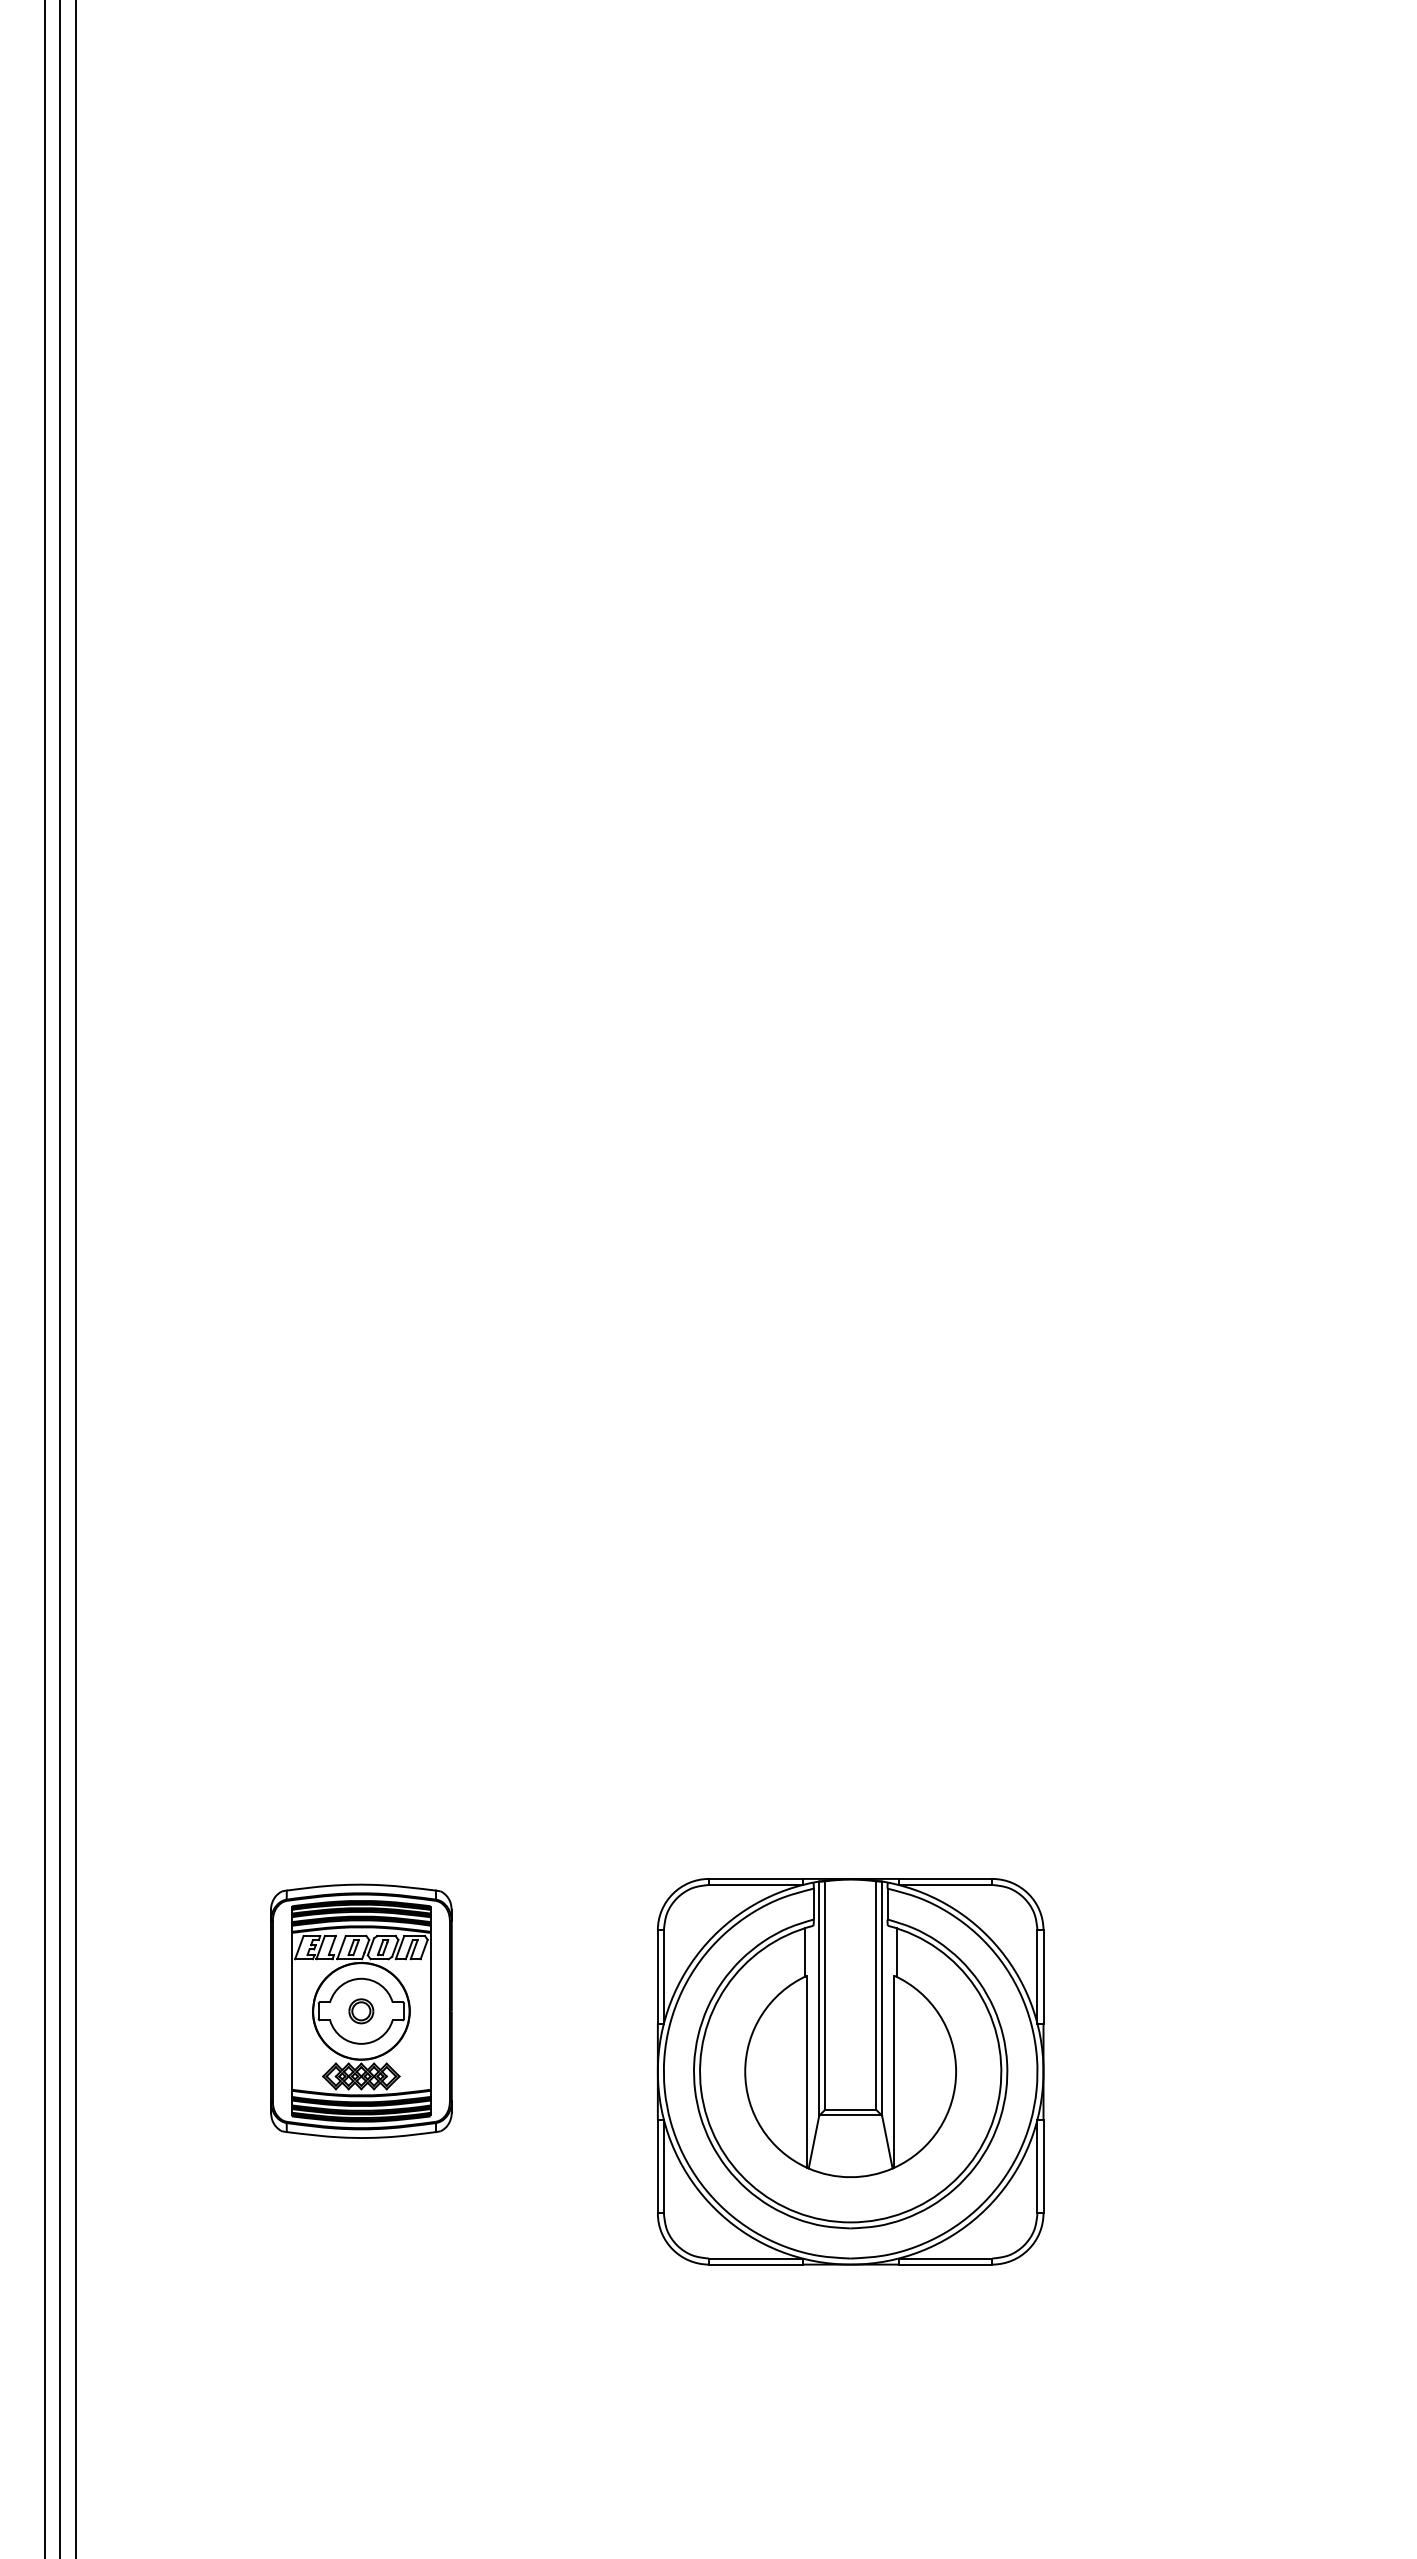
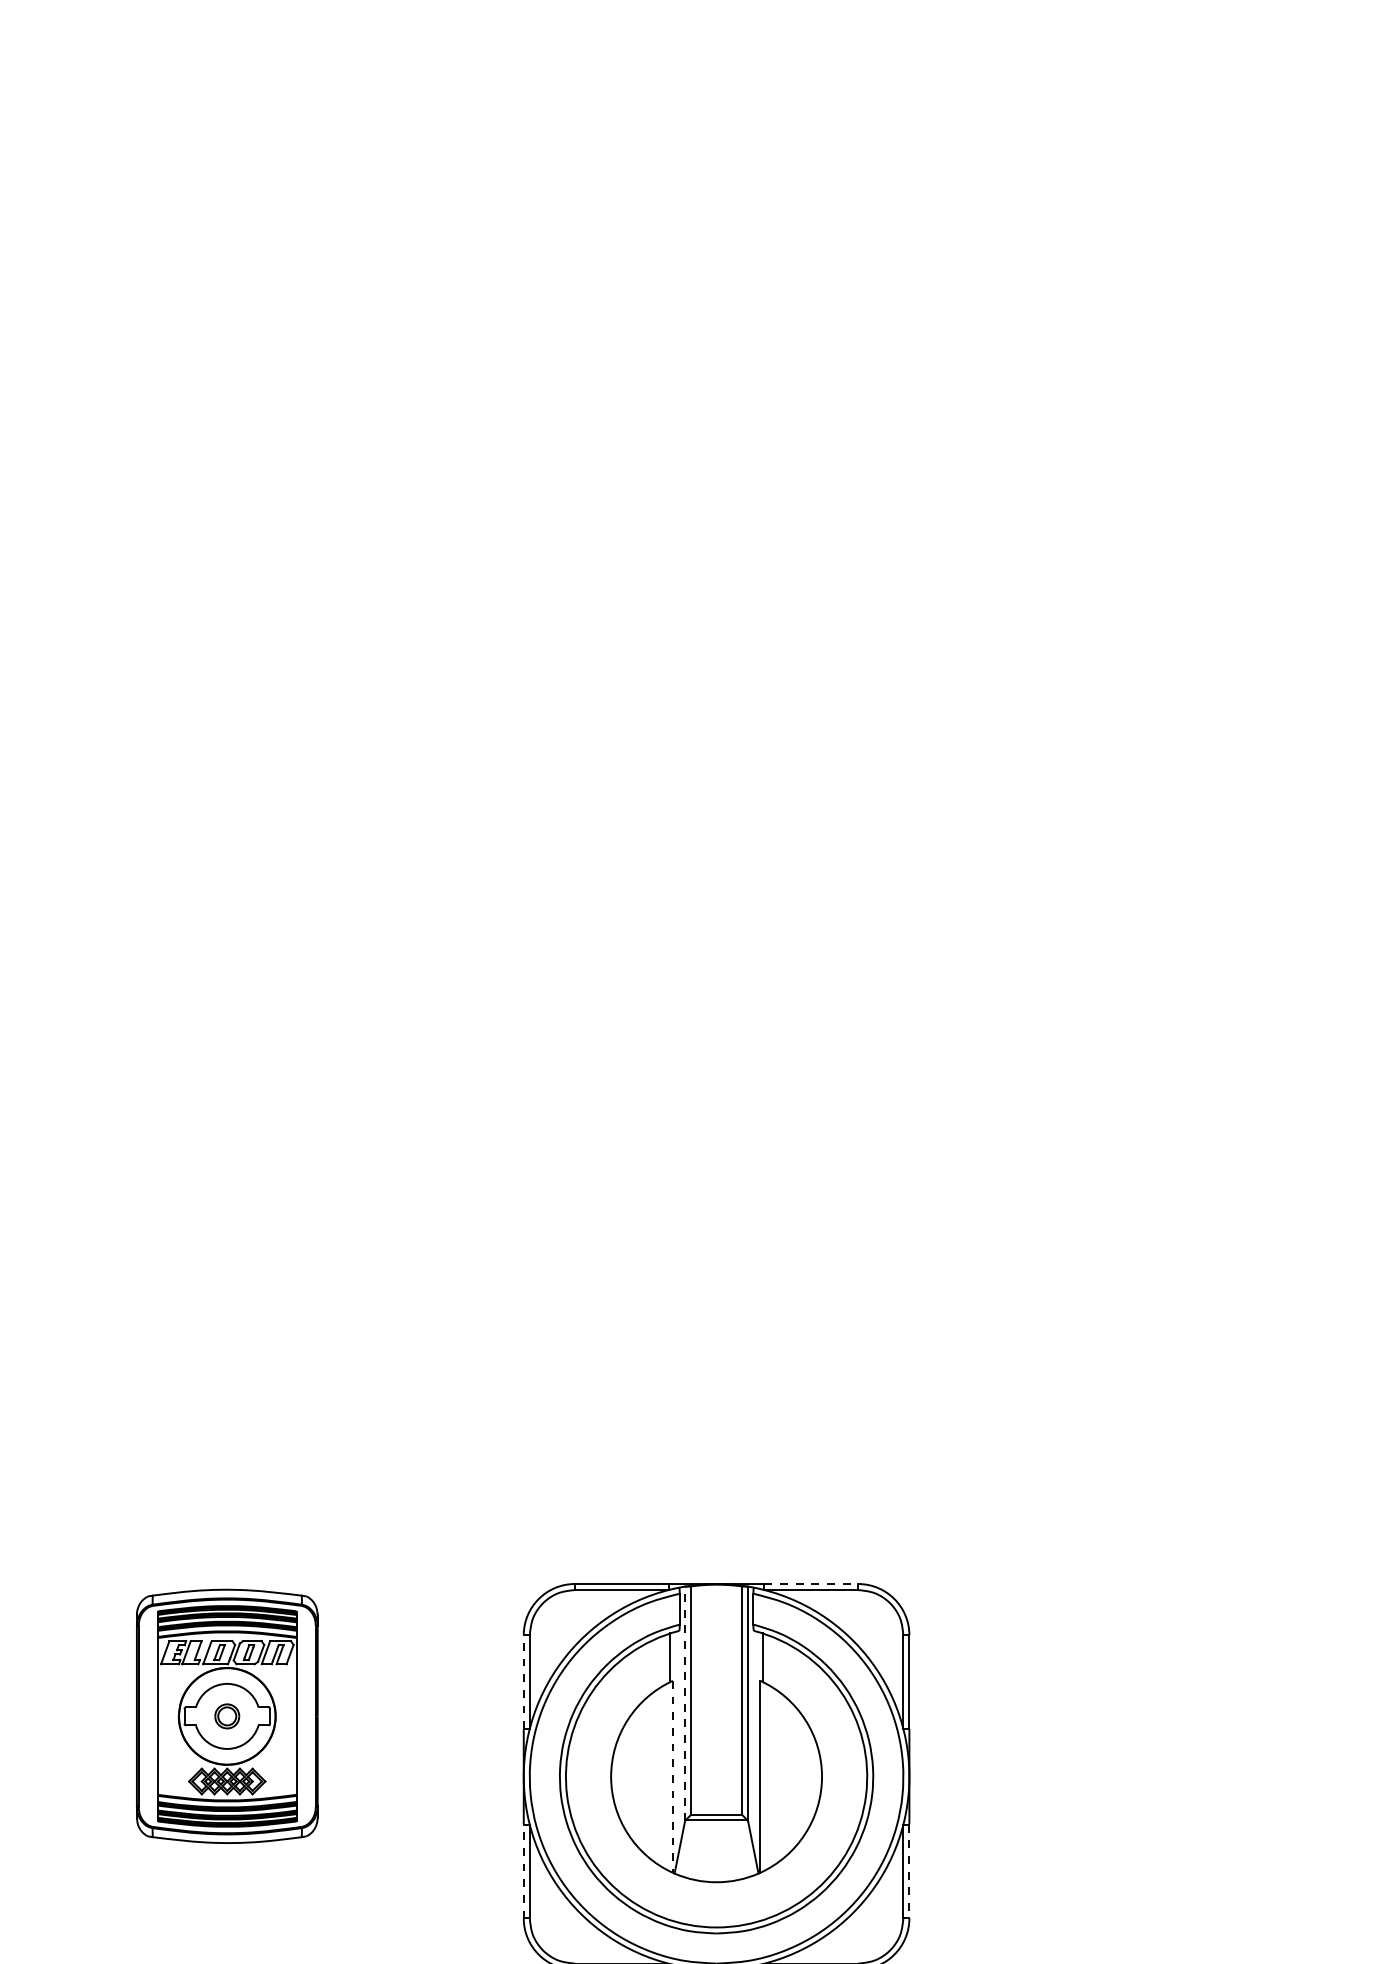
line: (945, 1878) -> (811, 1583), solid -> dashed
line: (657, 1977) -> (523, 1682), solid -> dashed
line: (819, 1998) -> (685, 1703), solid -> dashed
line: (806, 2071) -> (672, 1776), solid -> dashed
line: (657, 2166) -> (523, 1871), solid -> dashed
line: (1043, 2166) -> (909, 1871), solid -> dashed

